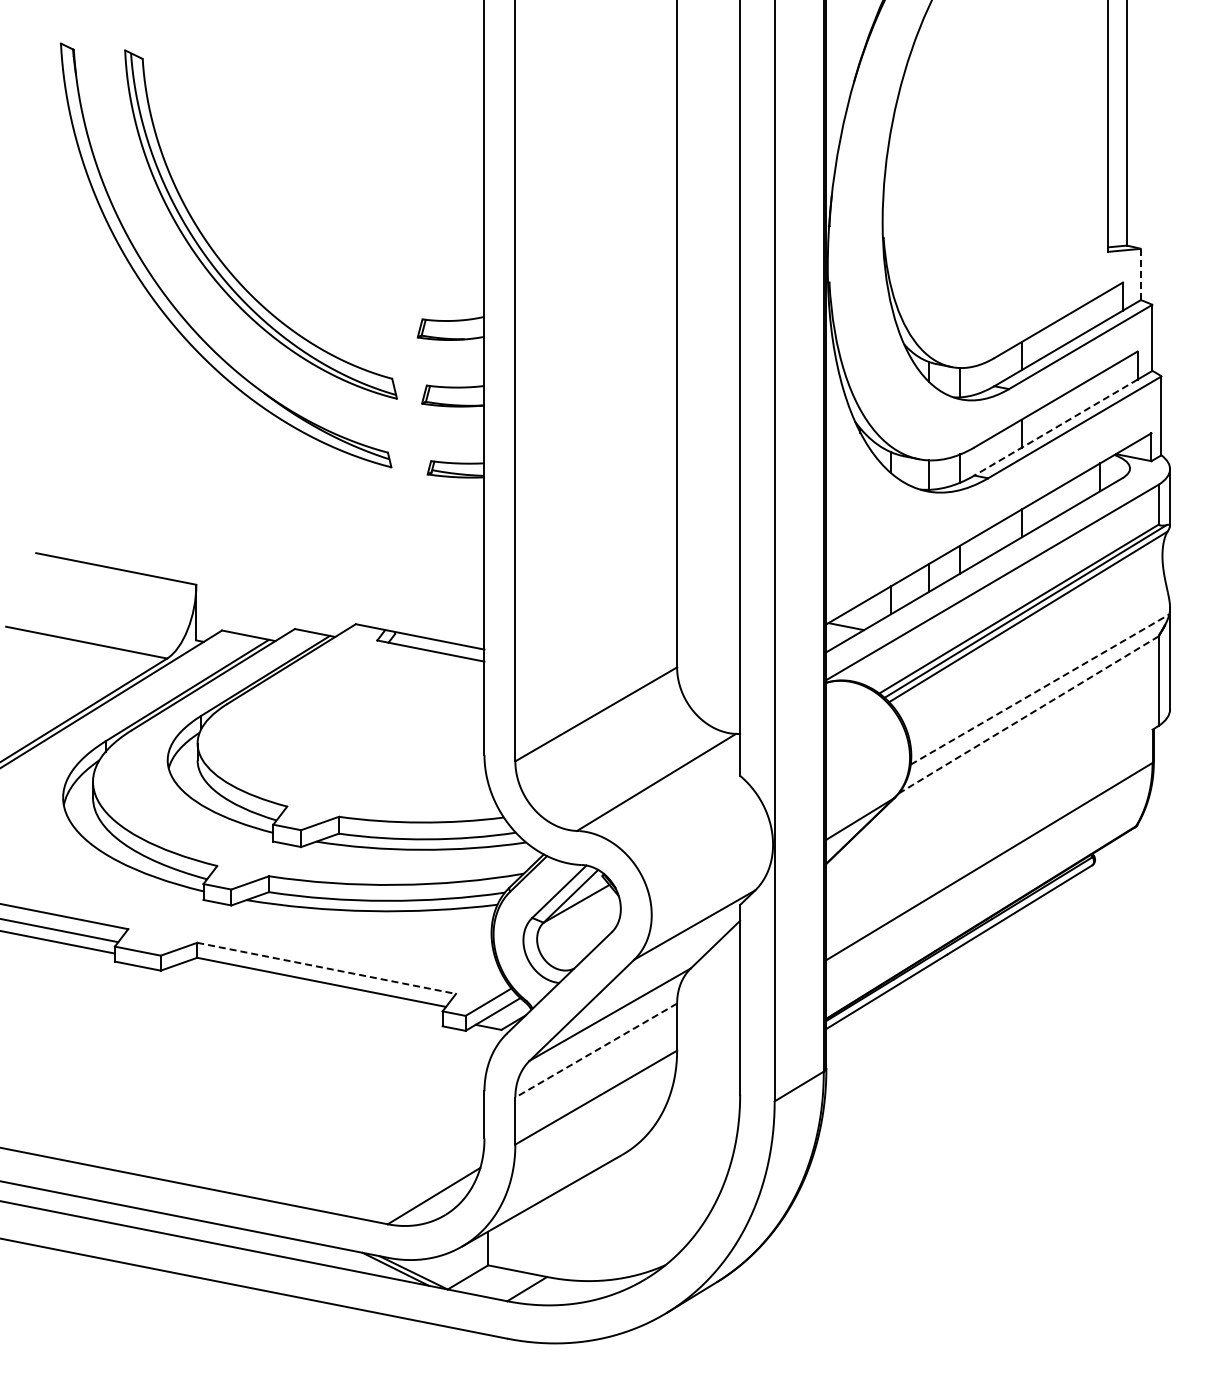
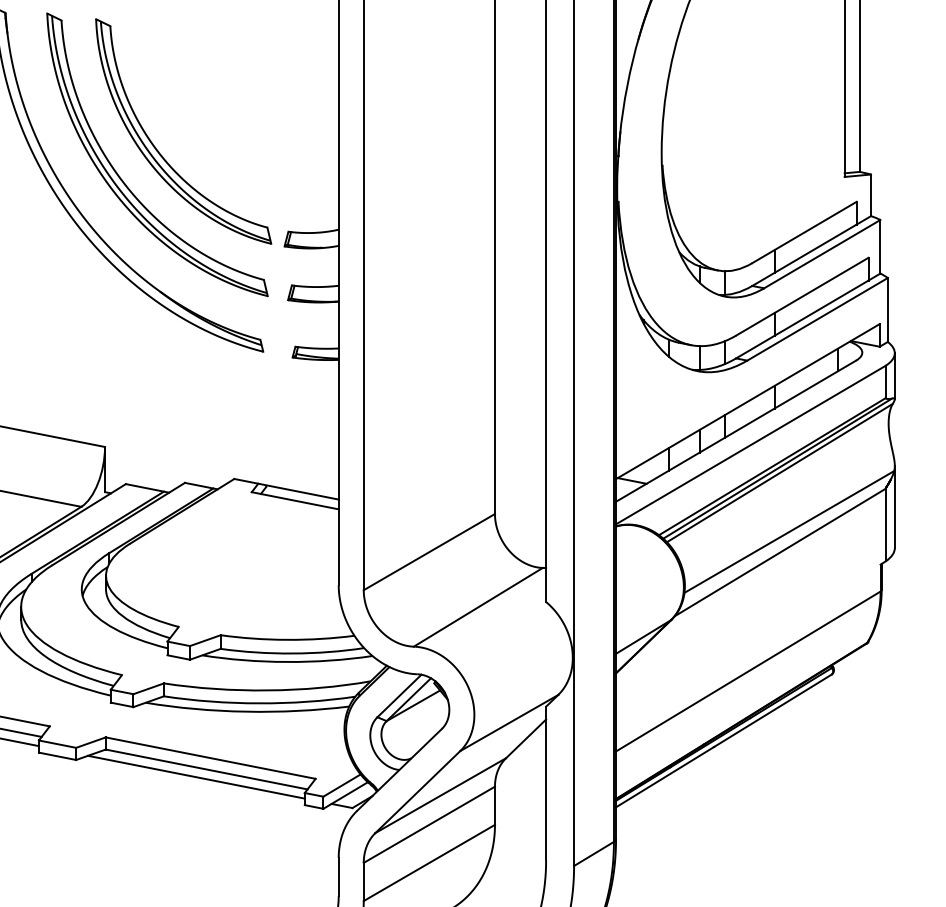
part: (261, 218) -> (157, 149), added
line: (1140, 274) -> (870, 195), dashed -> solid
line: (1056, 427) -> (802, 319), dashed -> solid
line: (1040, 689) -> (789, 531), dashed -> solid
line: (1029, 714) -> (780, 552), dashed -> solid
line: (326, 968) -> (210, 758), dashed -> solid
line: (308, 991) -> (195, 776), added
line: (596, 1050) -> (429, 824), dashed -> solid

